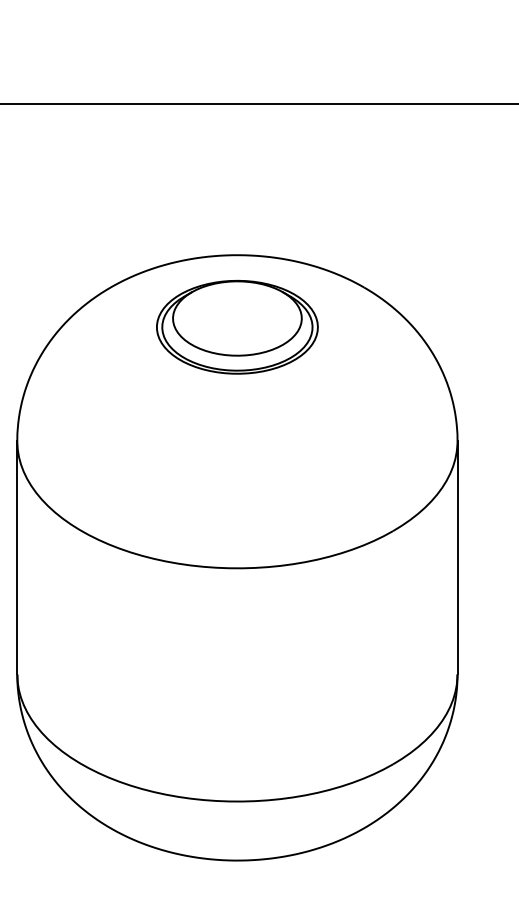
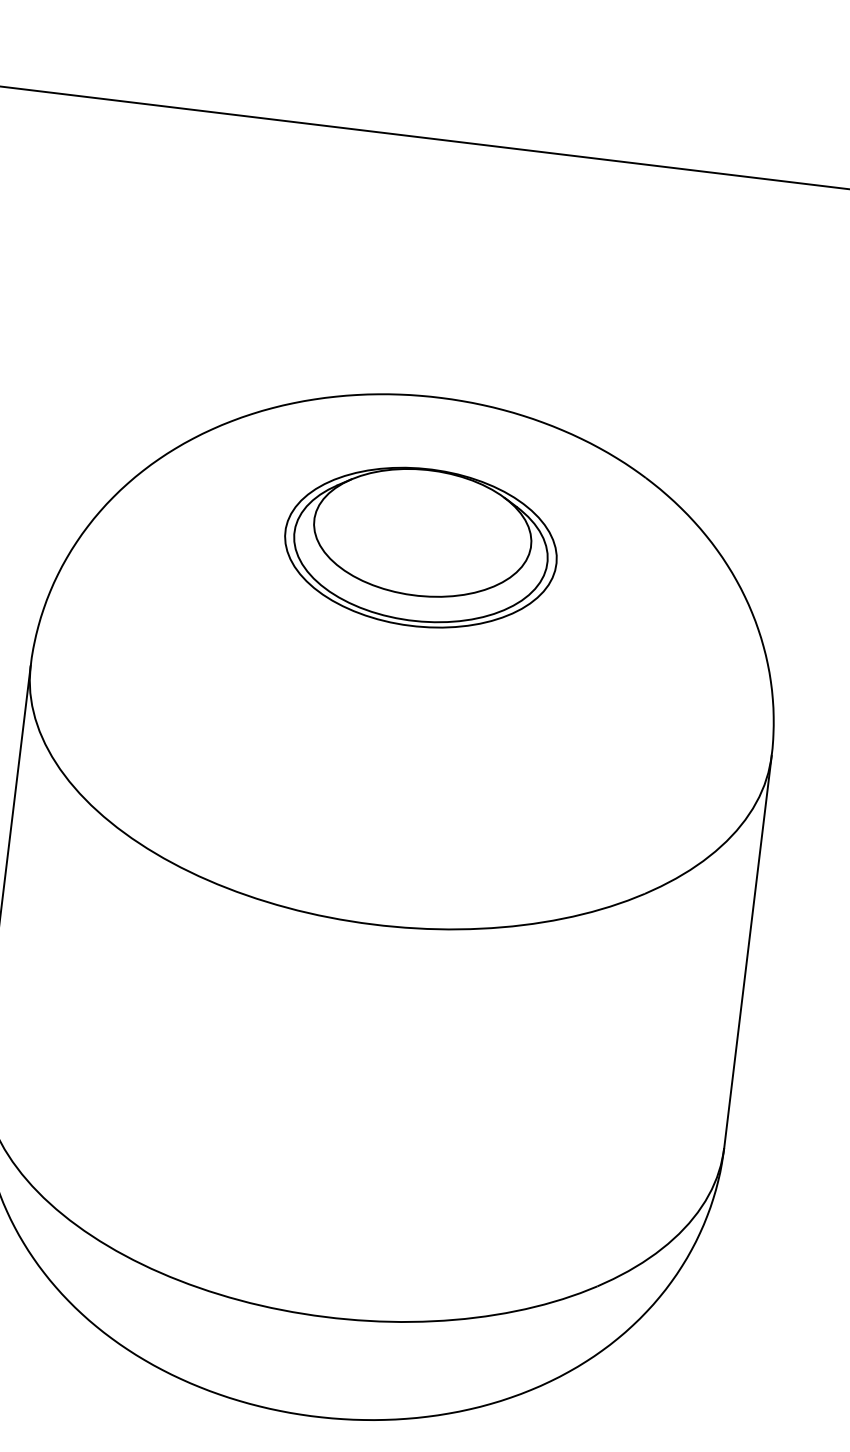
part: (237, 326) -> (421, 546), moved

